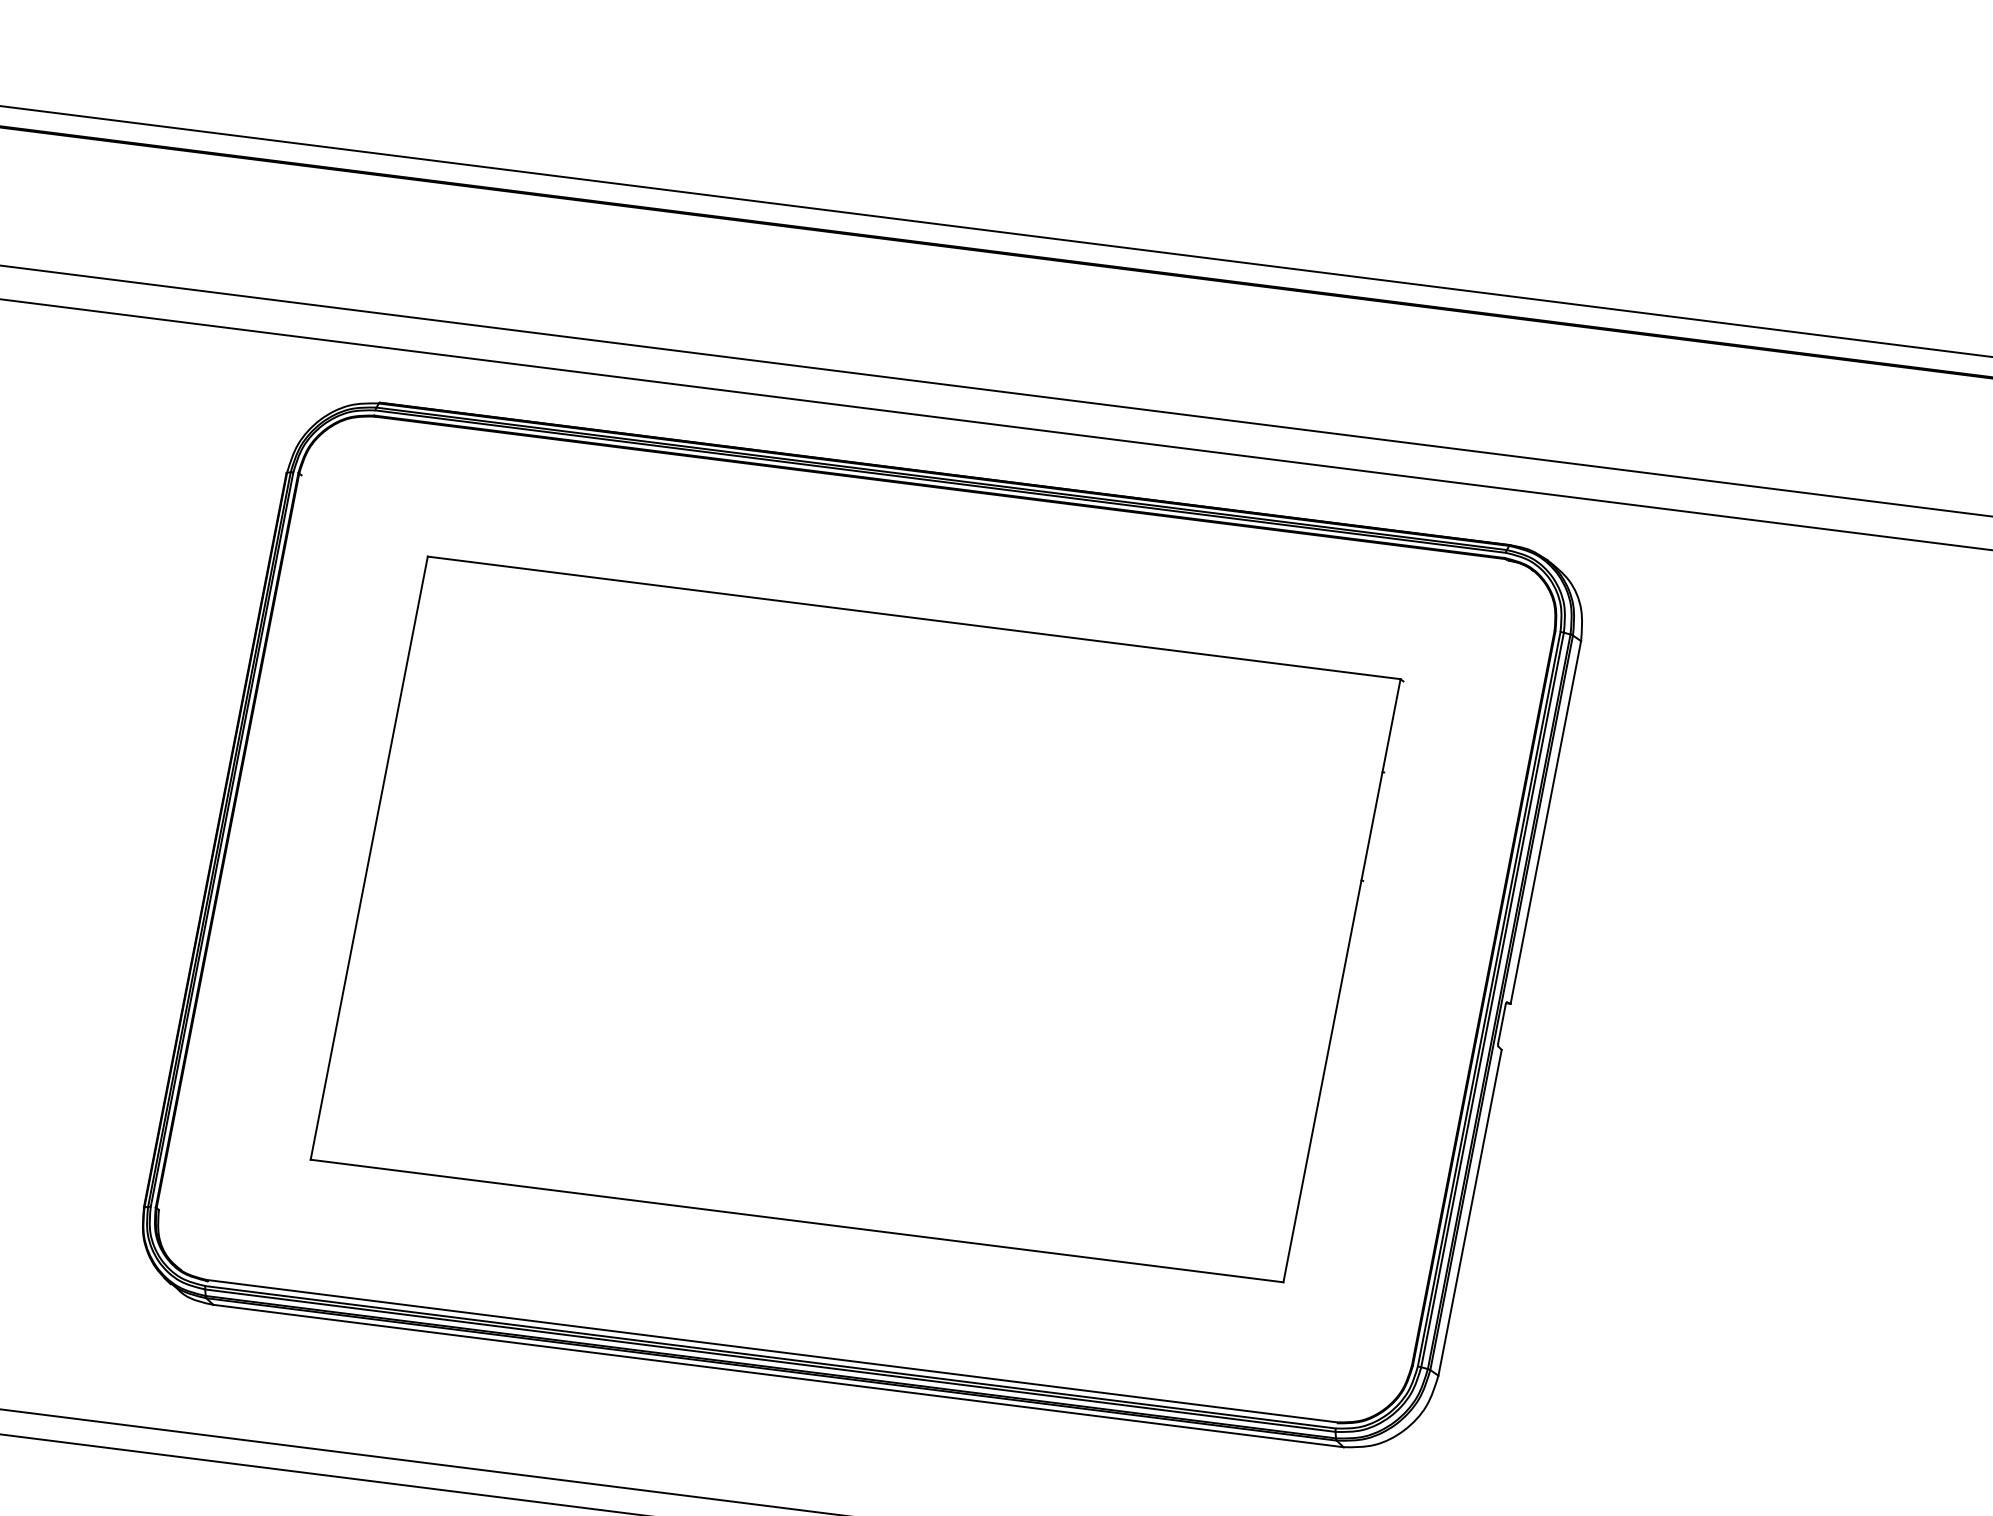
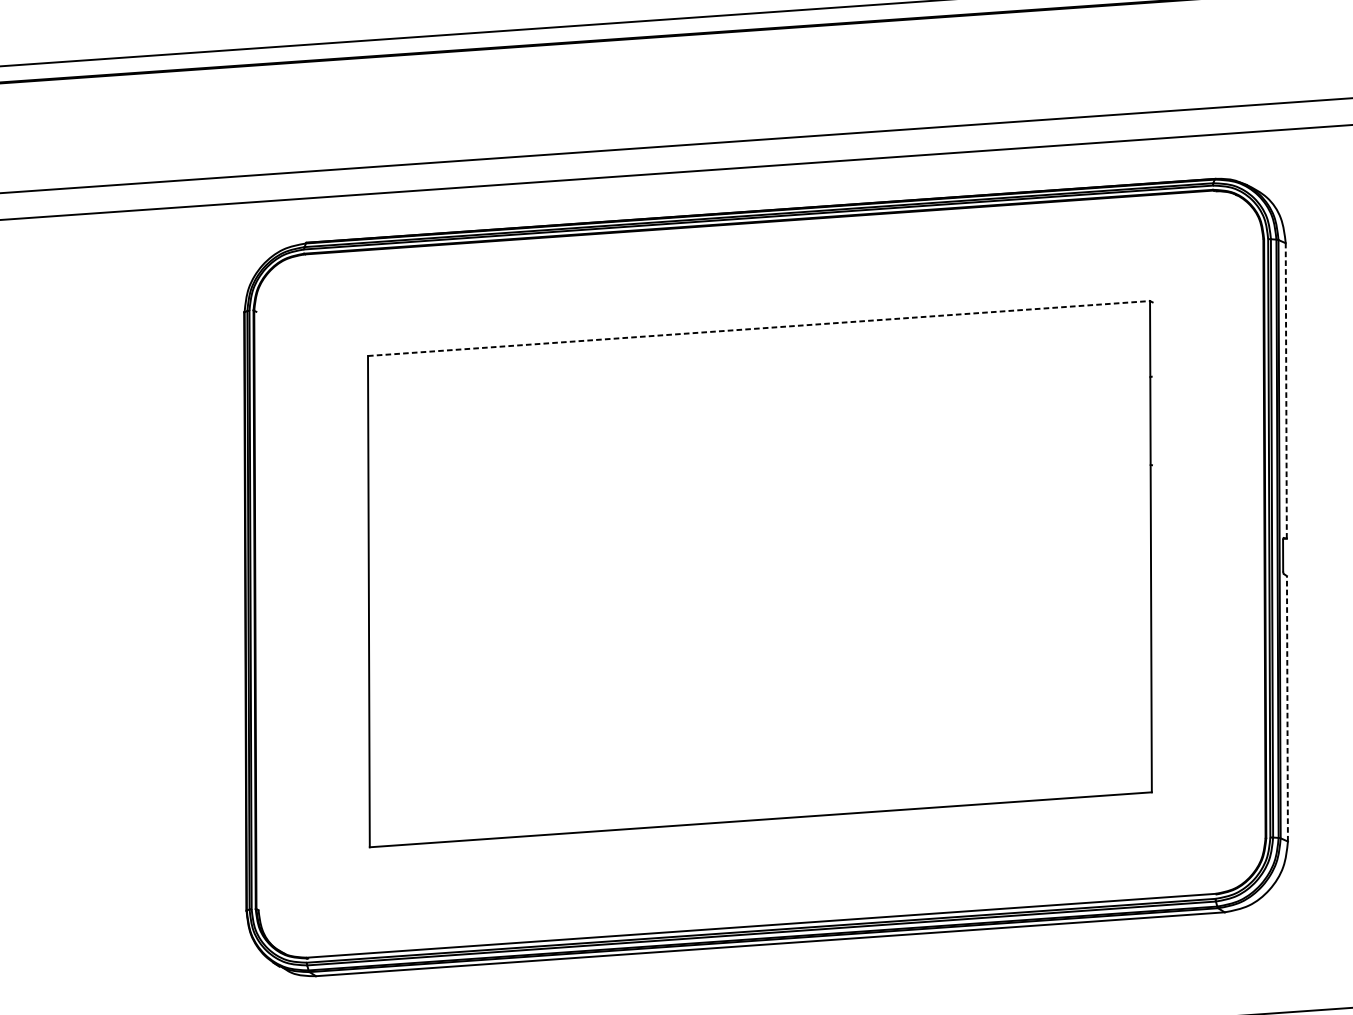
line: (914, 617) -> (759, 328), solid -> dashed
line: (1545, 822) -> (1285, 390), solid -> dashed
line: (1470, 1212) -> (1287, 708), solid -> dashed

